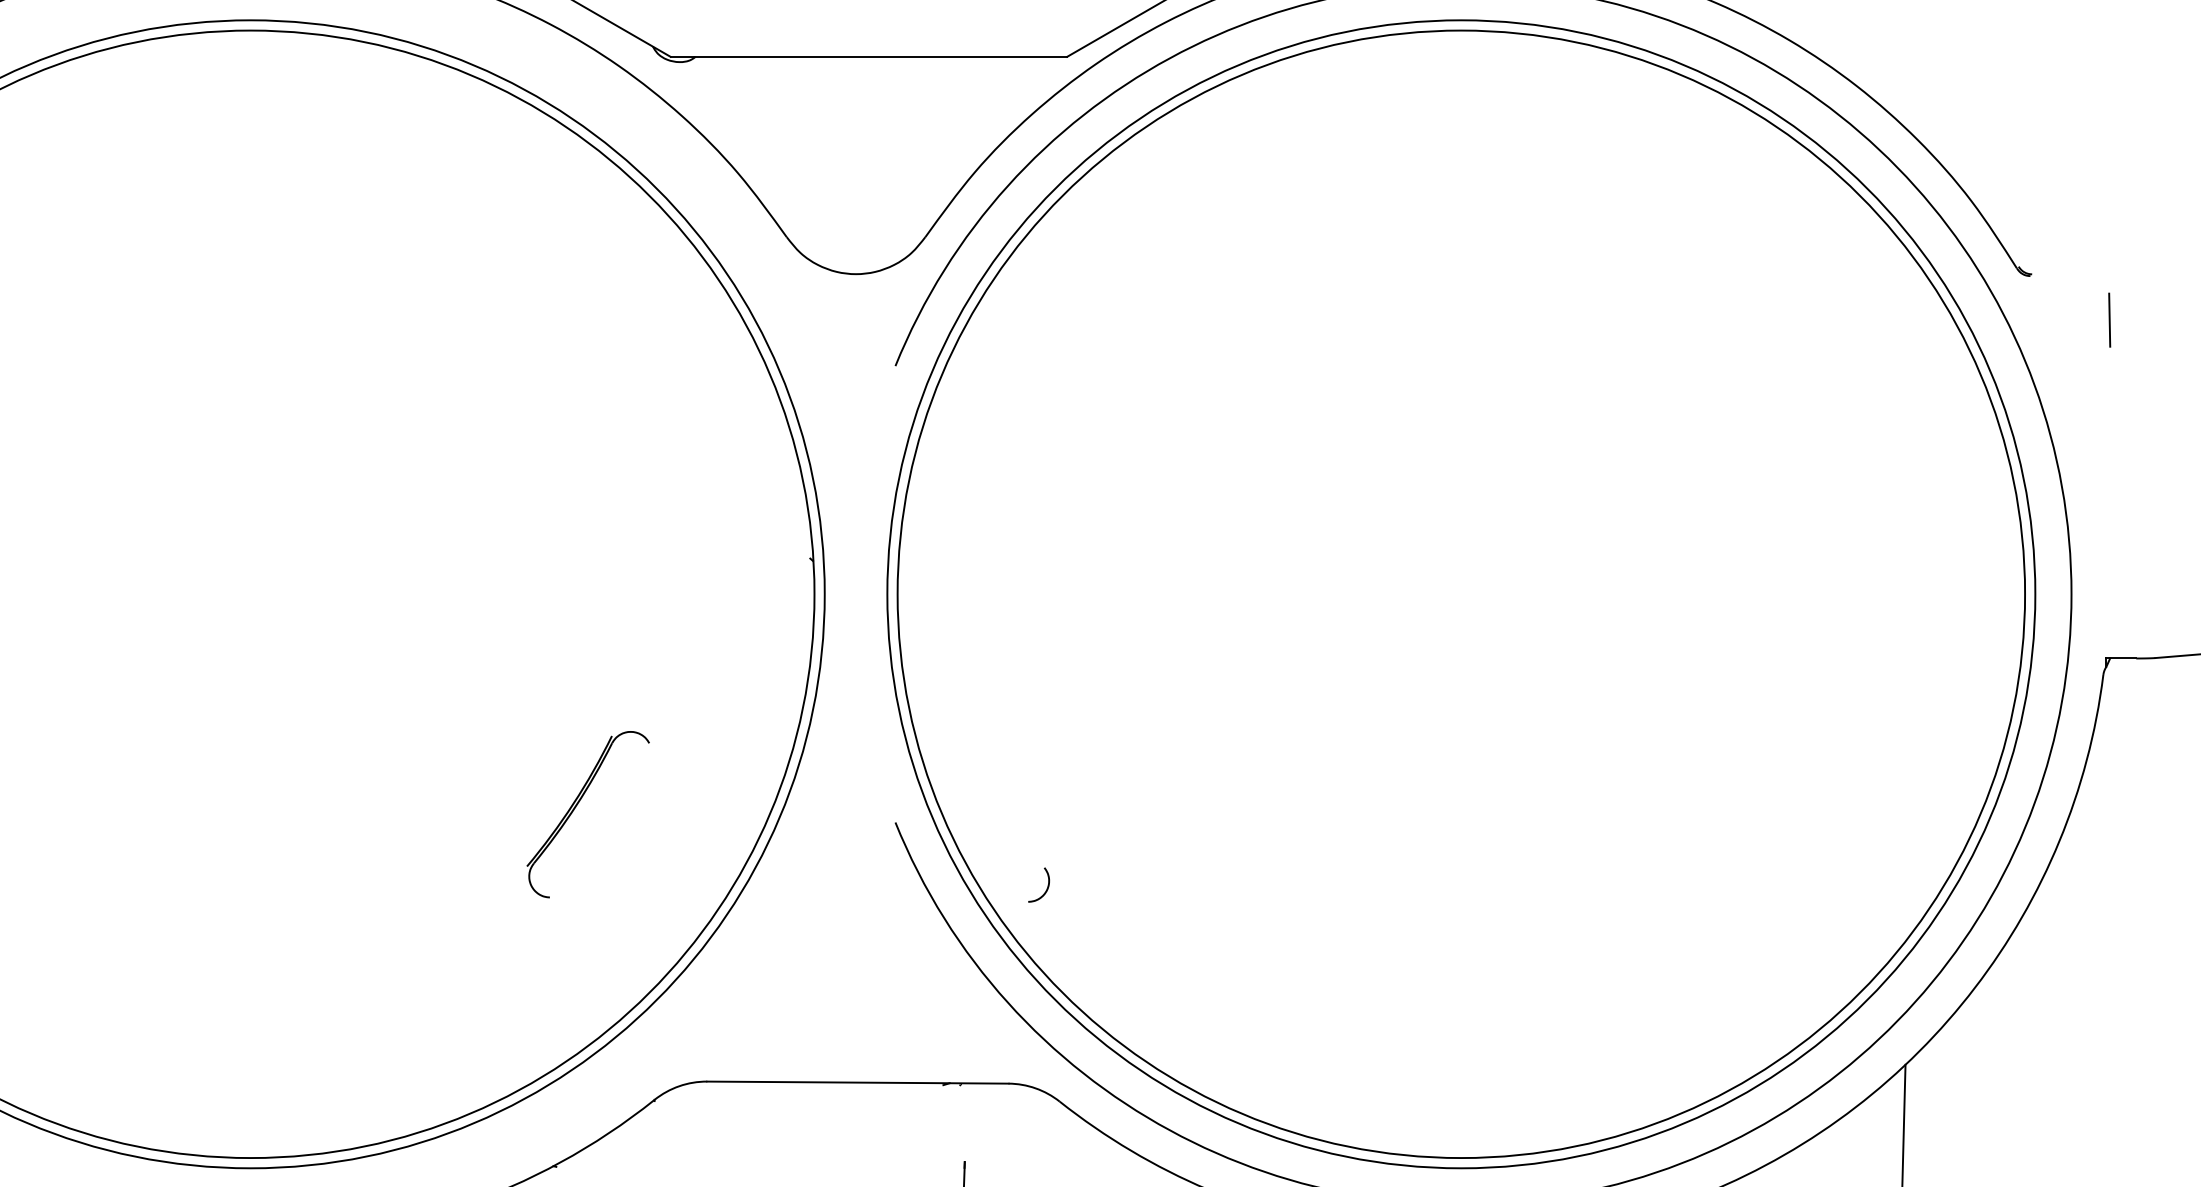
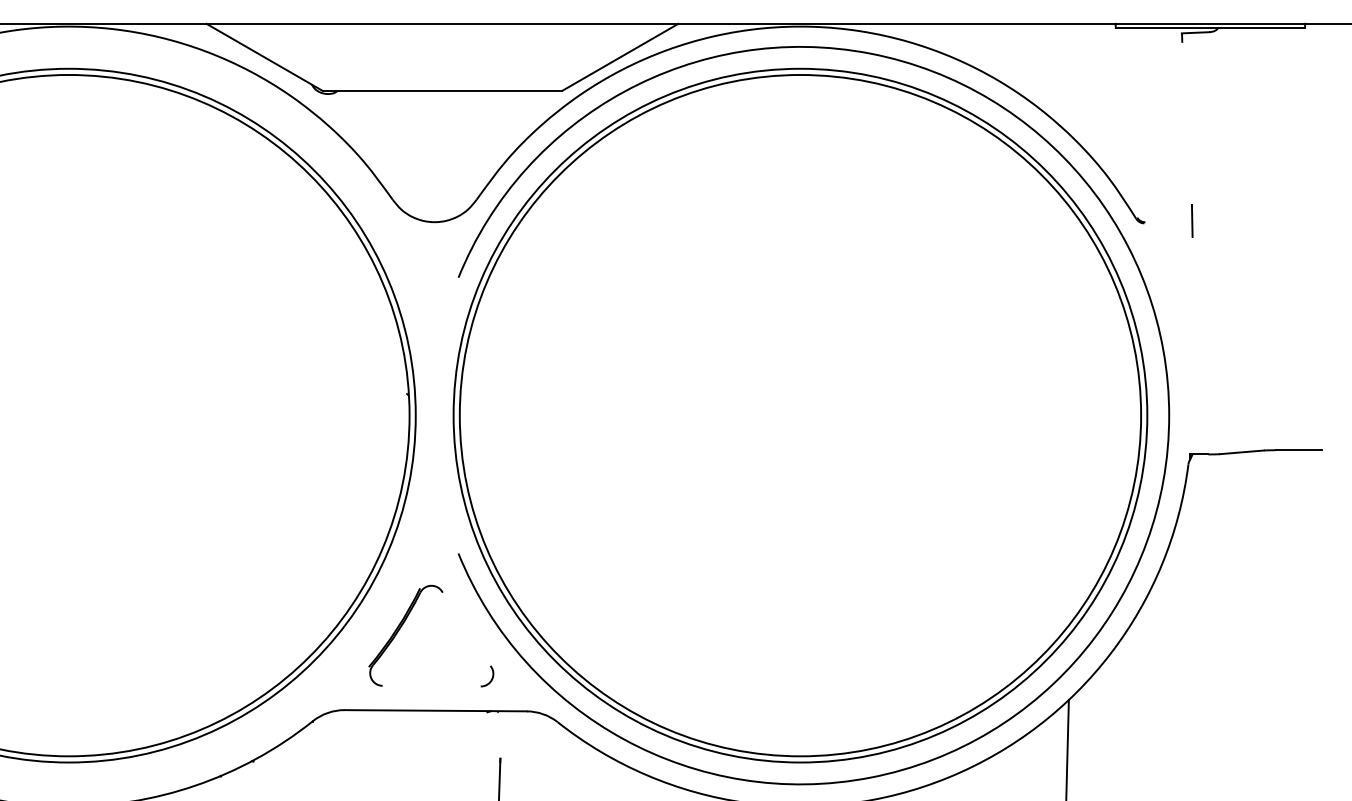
line: (2110, 319) -> (1192, 220), moved
part: (576, 809) -> (398, 632), moved
curve: (1046, 888) -> (491, 678), moved

